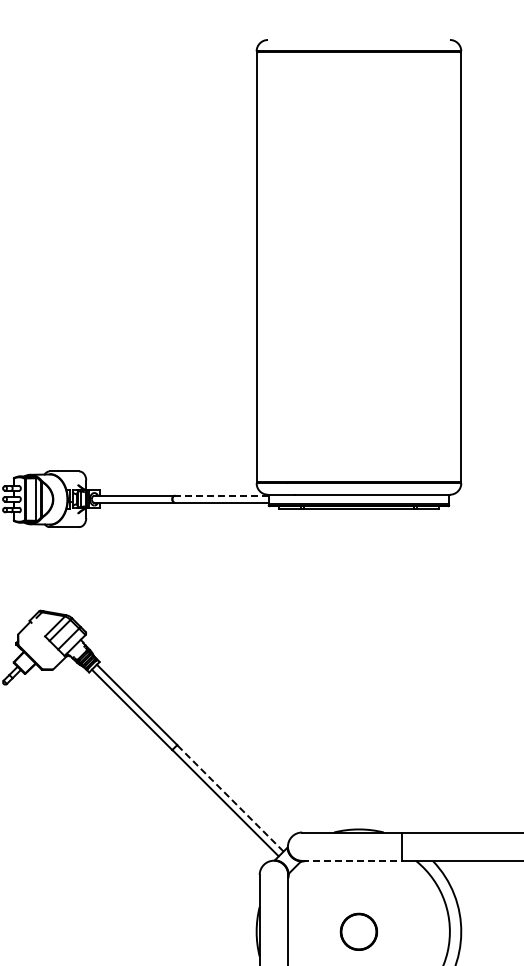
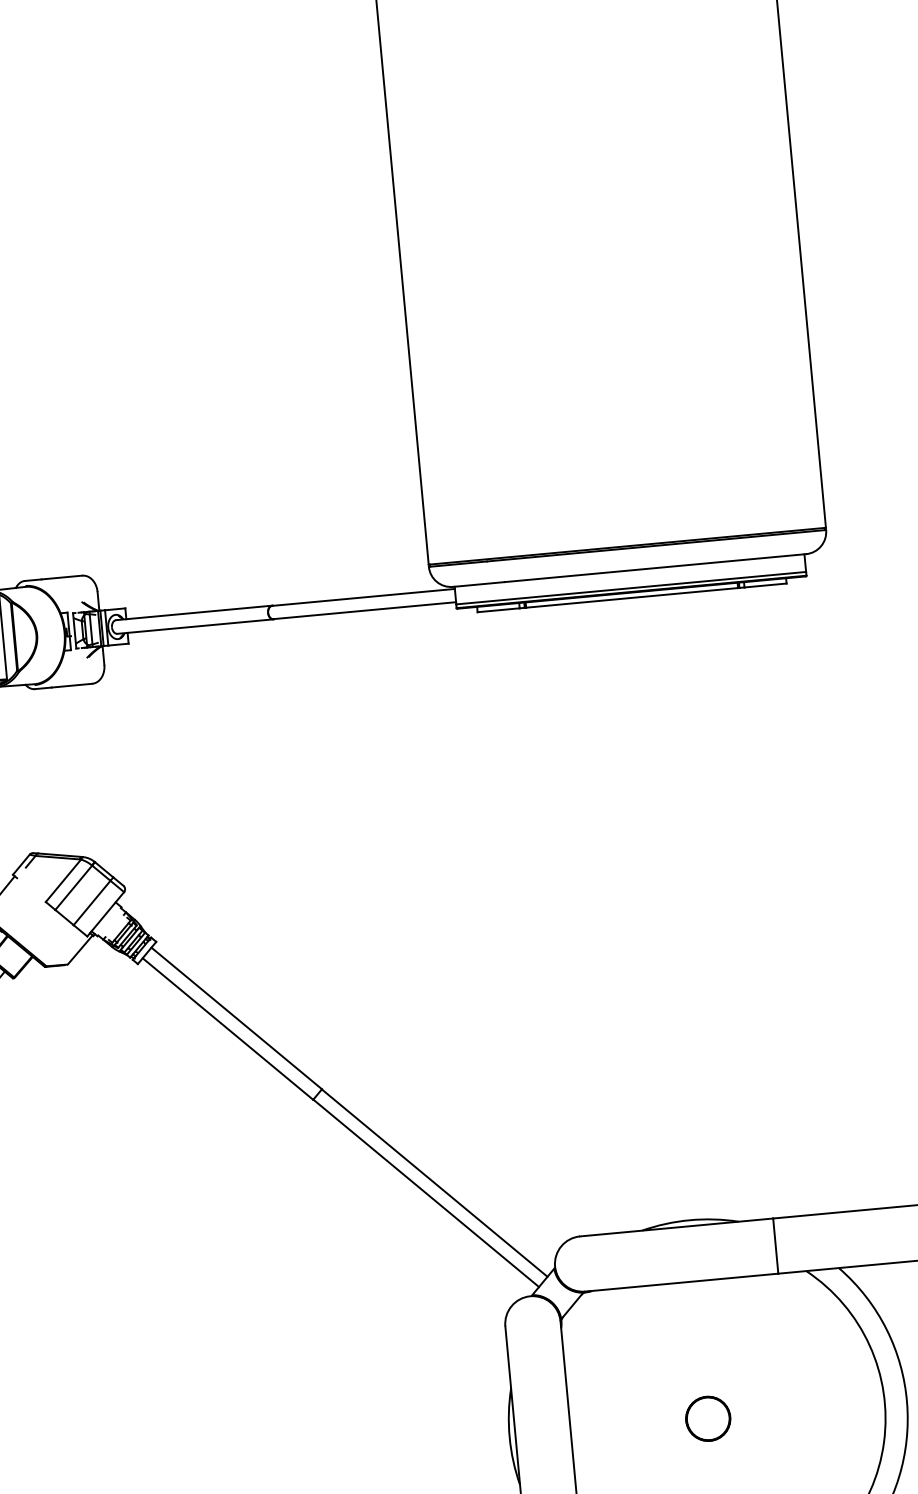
line: (221, 495) -> (362, 596), dashed -> solid
line: (230, 798) -> (434, 1183), dashed -> solid
line: (351, 860) -> (680, 1281), dashed -> solid
part: (358, 931) -> (707, 1418), size x0.62

